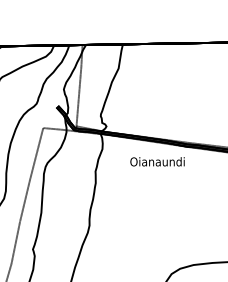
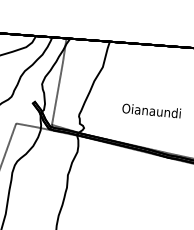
text: (157, 161) -> (151, 110), moved

